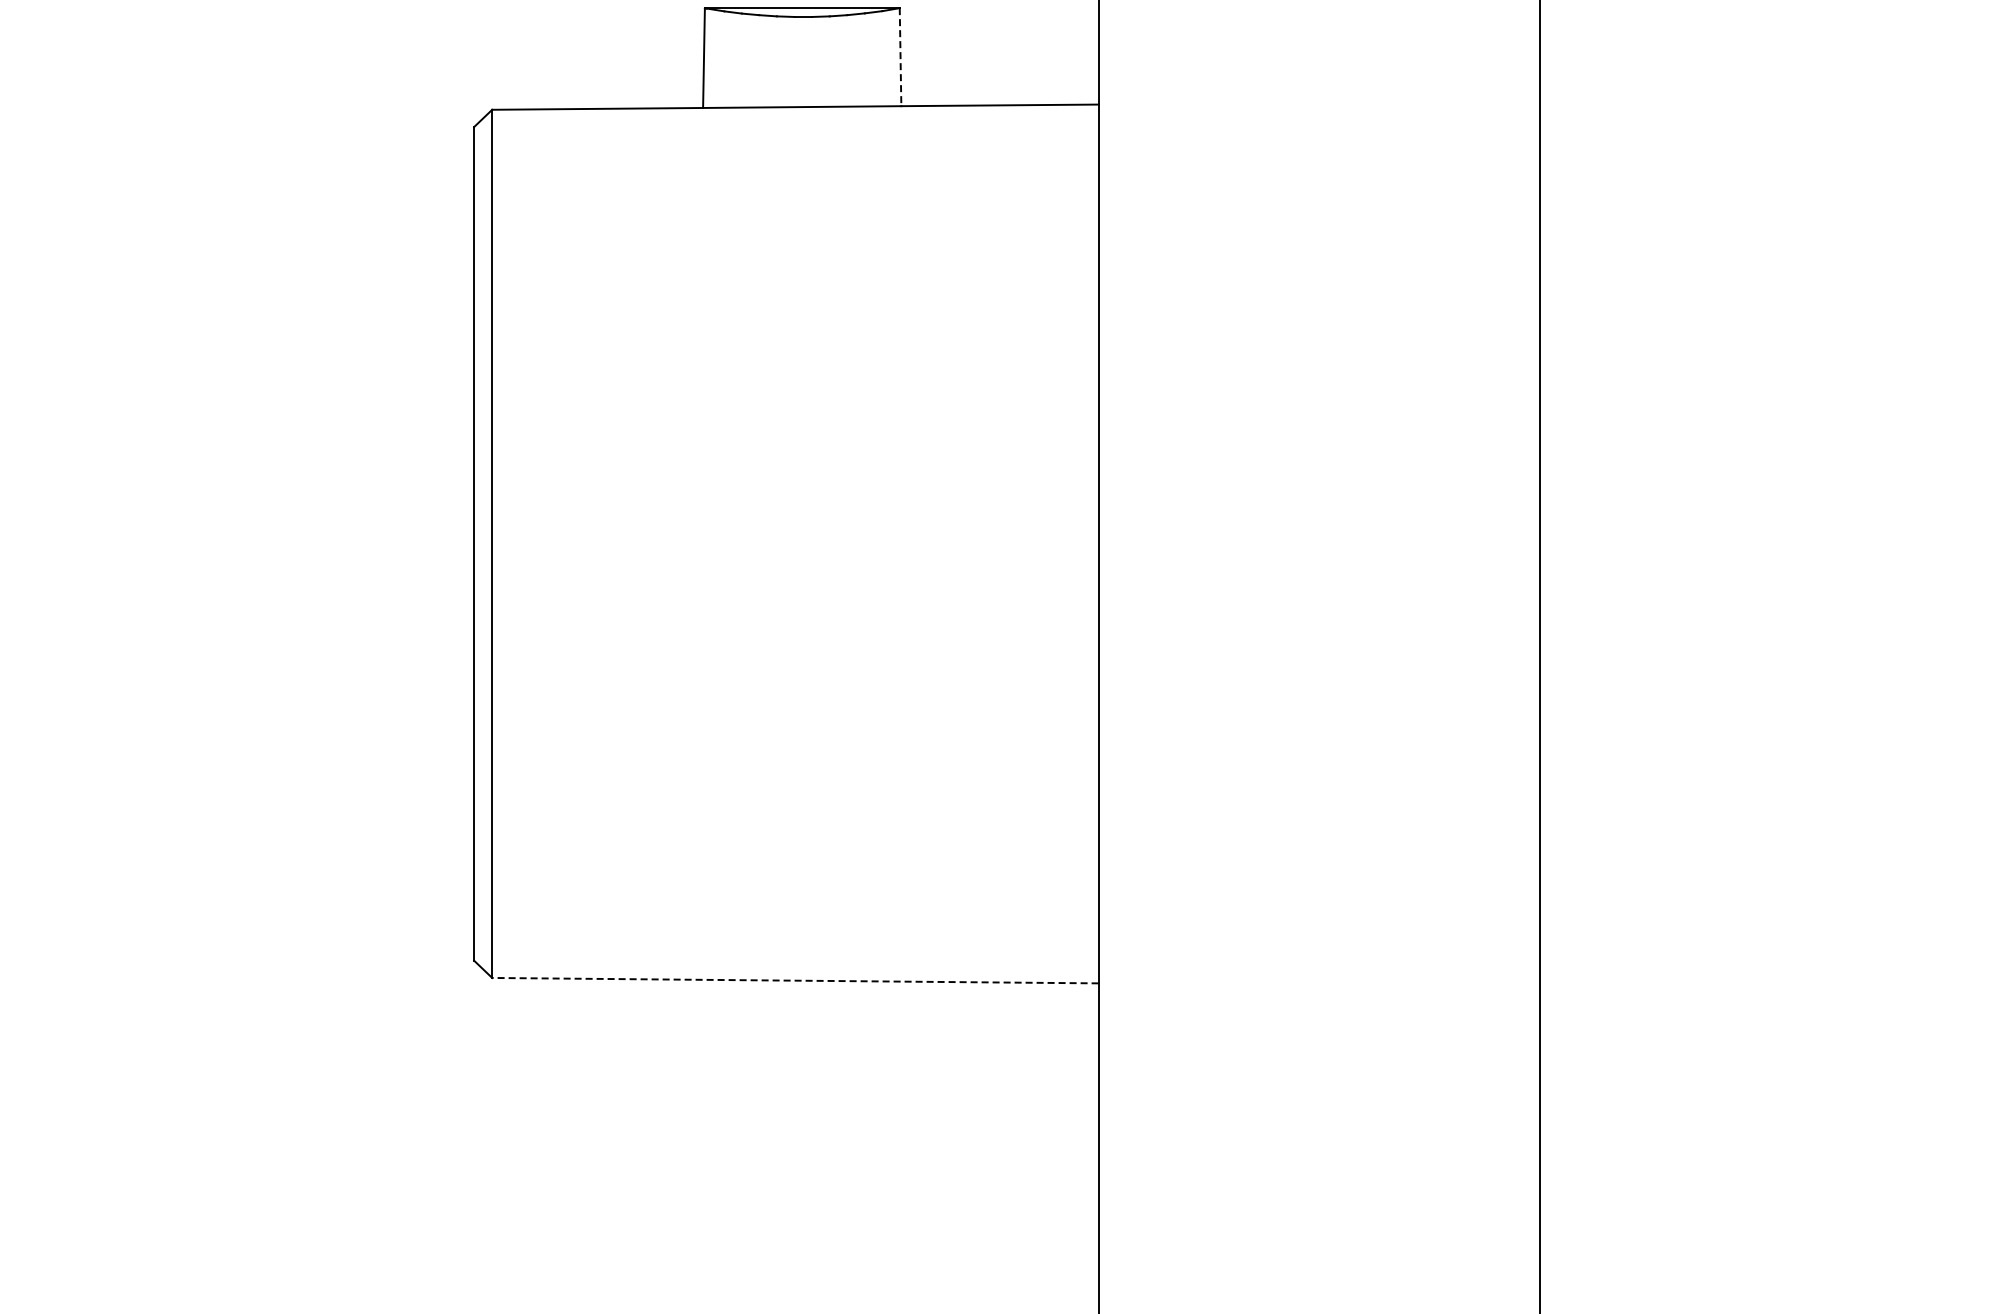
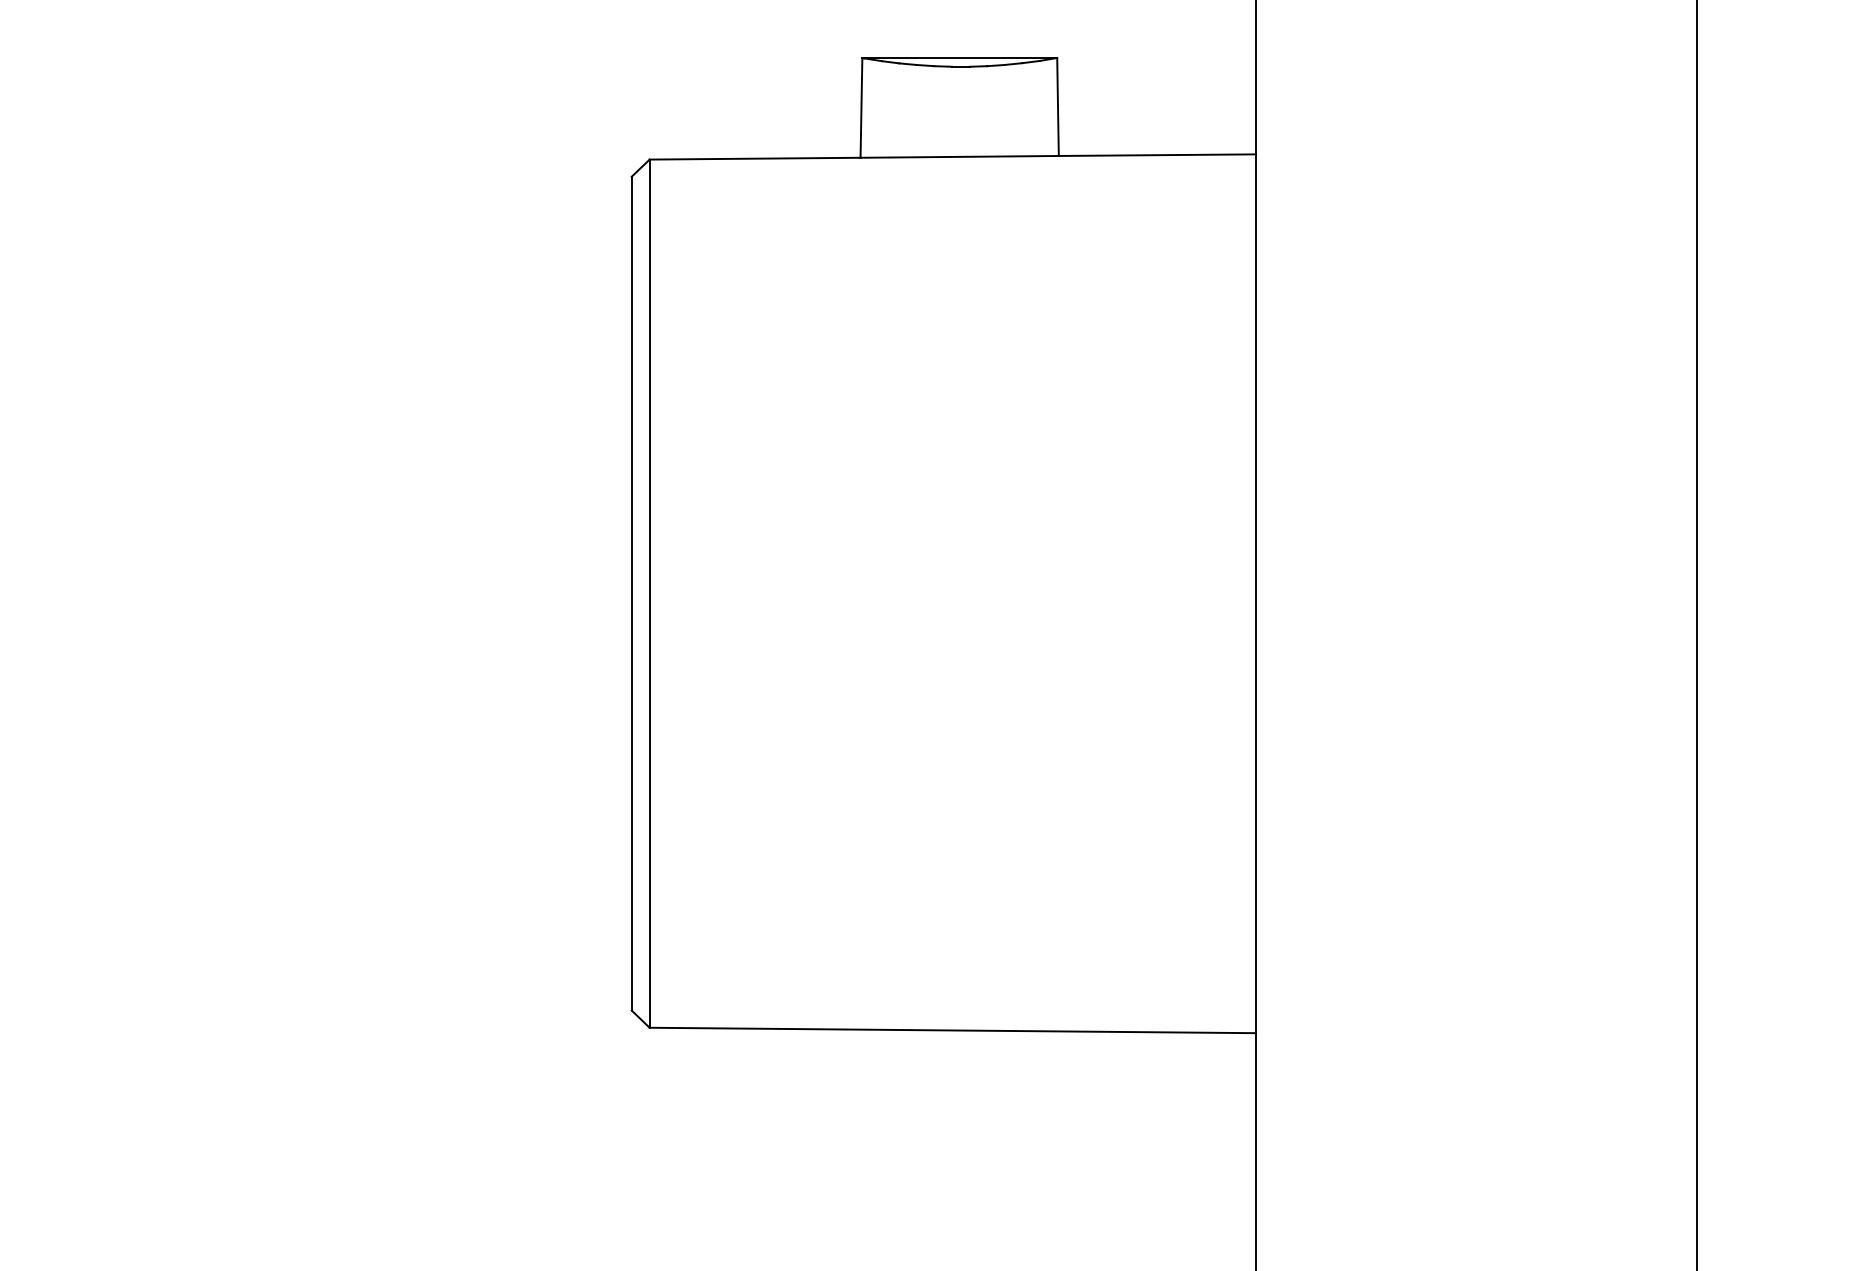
line: (900, 57) -> (1057, 107), dashed -> solid
line: (794, 980) -> (951, 1030), dashed -> solid

